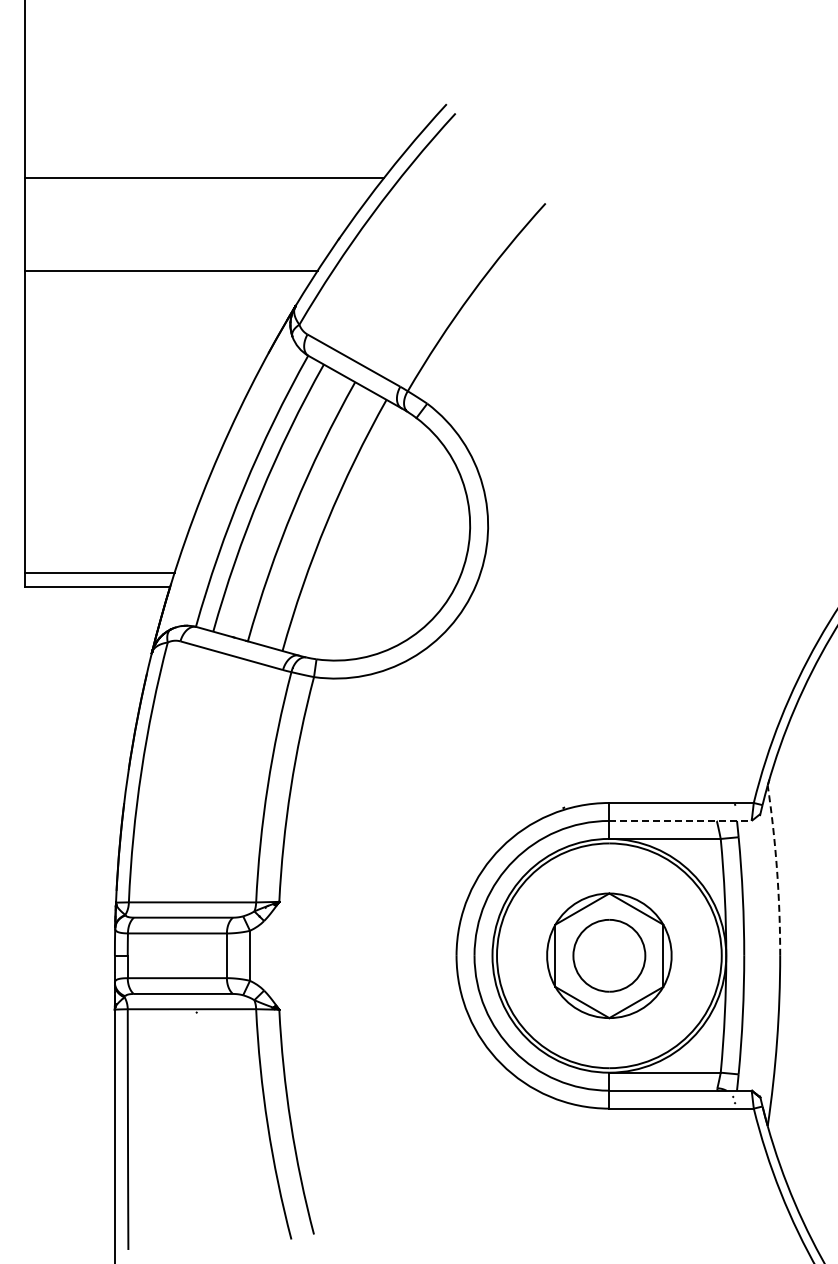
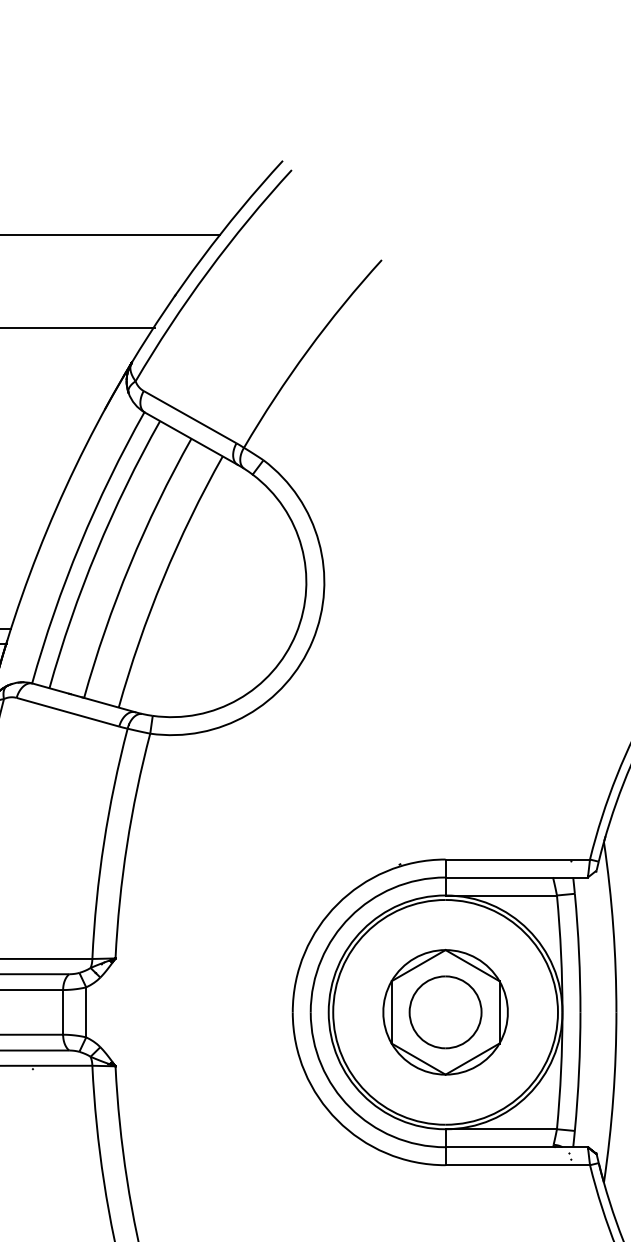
line: (681, 820) -> (517, 877), dashed -> solid
arc: (777, 870) -> (613, 927), dashed -> solid

